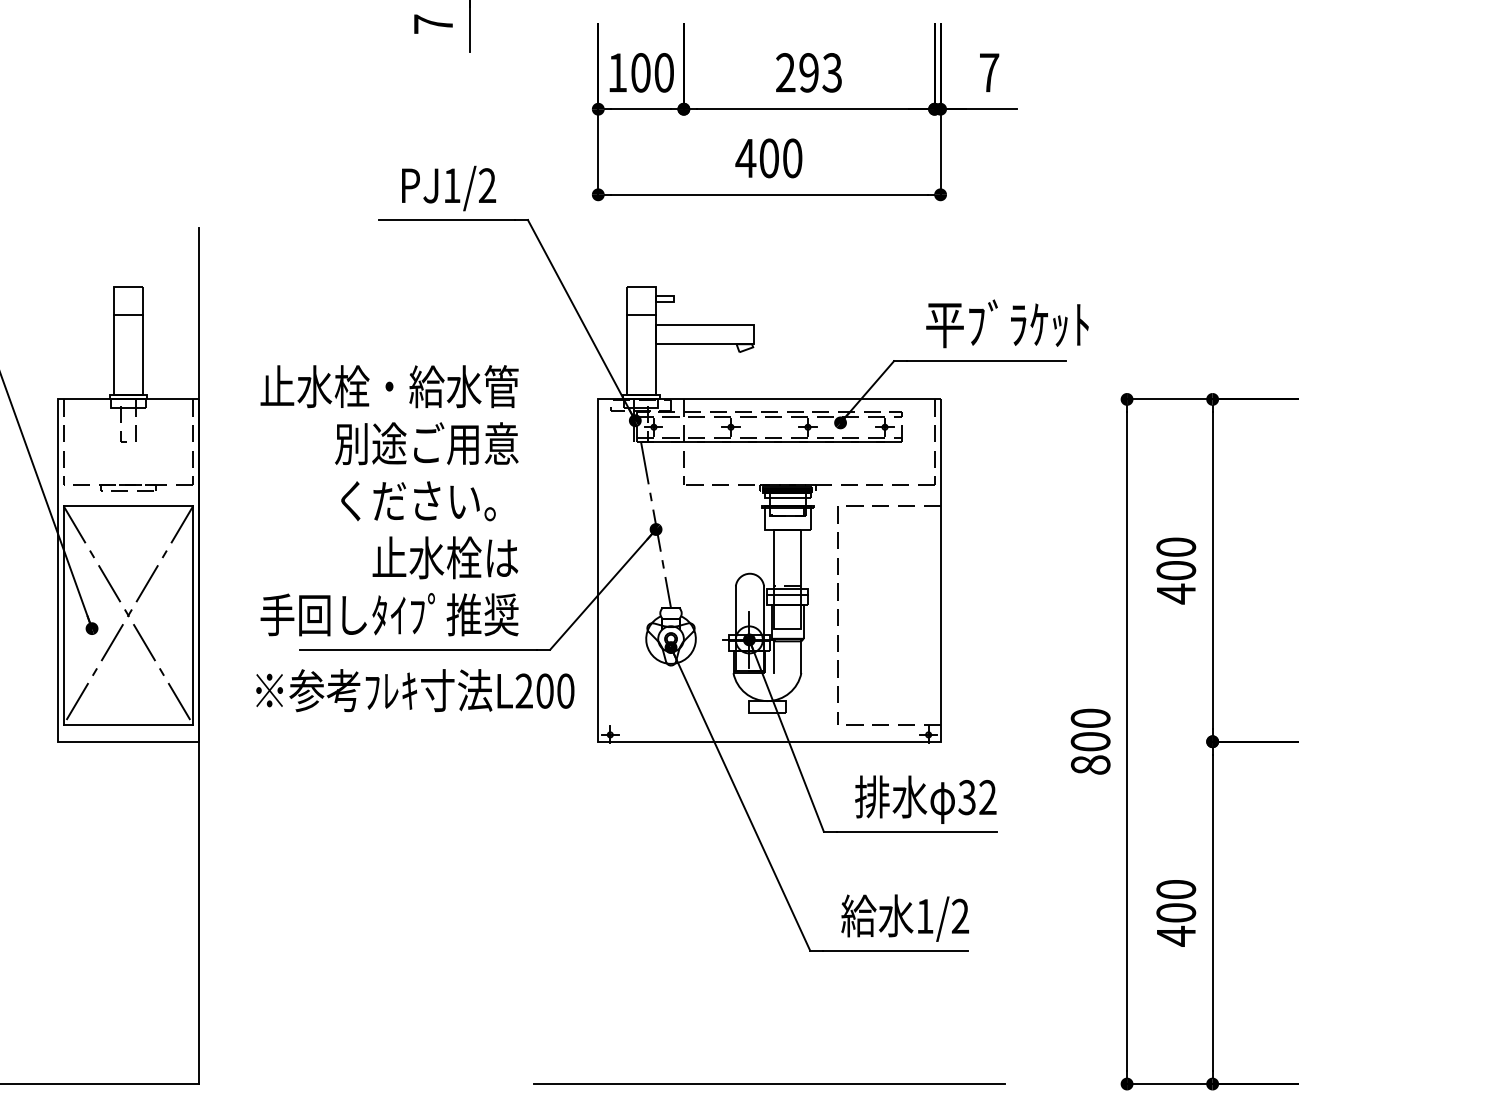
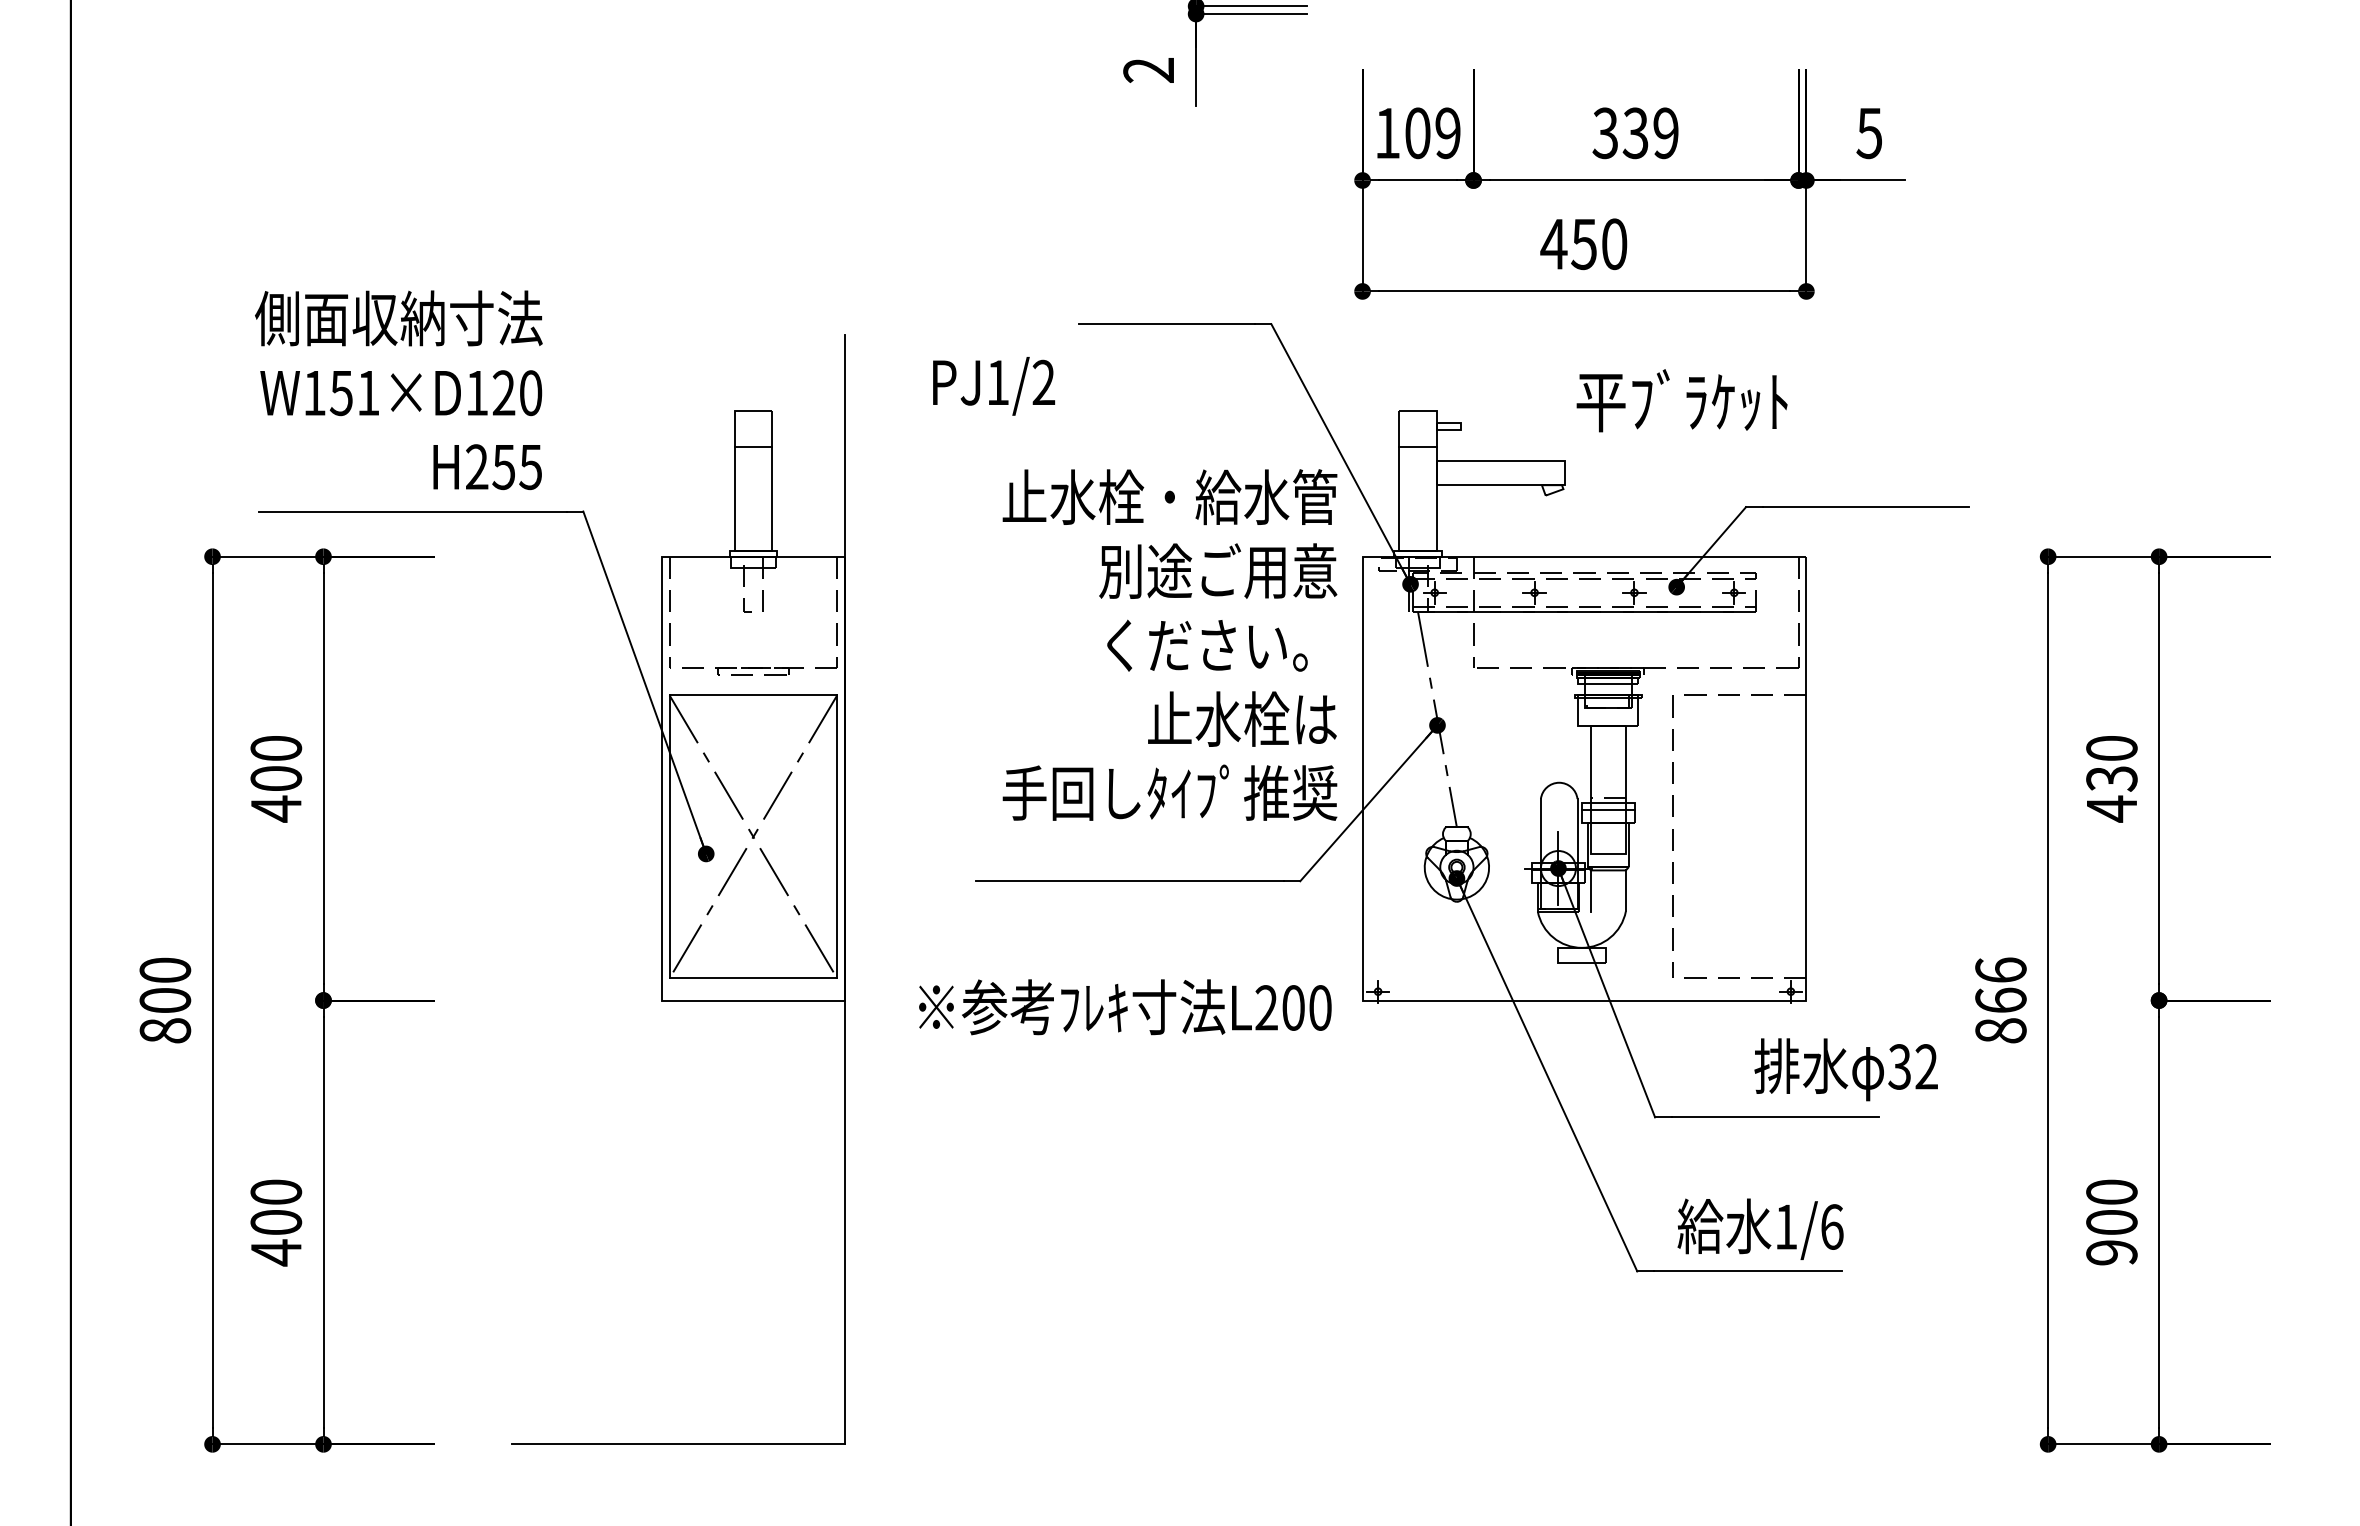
text: (433, 23) -> (1148, 69), 7 -> 2
text: (663, 72) -> (1447, 133), 100 -> 109
text: (808, 72) -> (1635, 133), 293 -> 339
text: (989, 72) -> (1869, 133), 7 -> 5
text: (768, 157) -> (1583, 243), 400 -> 450
text: (449, 188) -> (994, 386), moved
text: (1007, 323) -> (1681, 400), moved
text: (389, 500) -> (1169, 644), moved
text: (1175, 570) -> (2111, 778), 400 -> 430
text: (415, 690) -> (1125, 1007), moved
text: (1090, 729) -> (2000, 984), 800 -> 866
text: (925, 799) -> (1845, 1069), moved
text: (960, 916) -> (1832, 1226), 1/2 -> 1/6
text: (1175, 936) -> (2111, 1252), 400 -> 900
line: (769, 1084) -> (1584, 1444), removed

